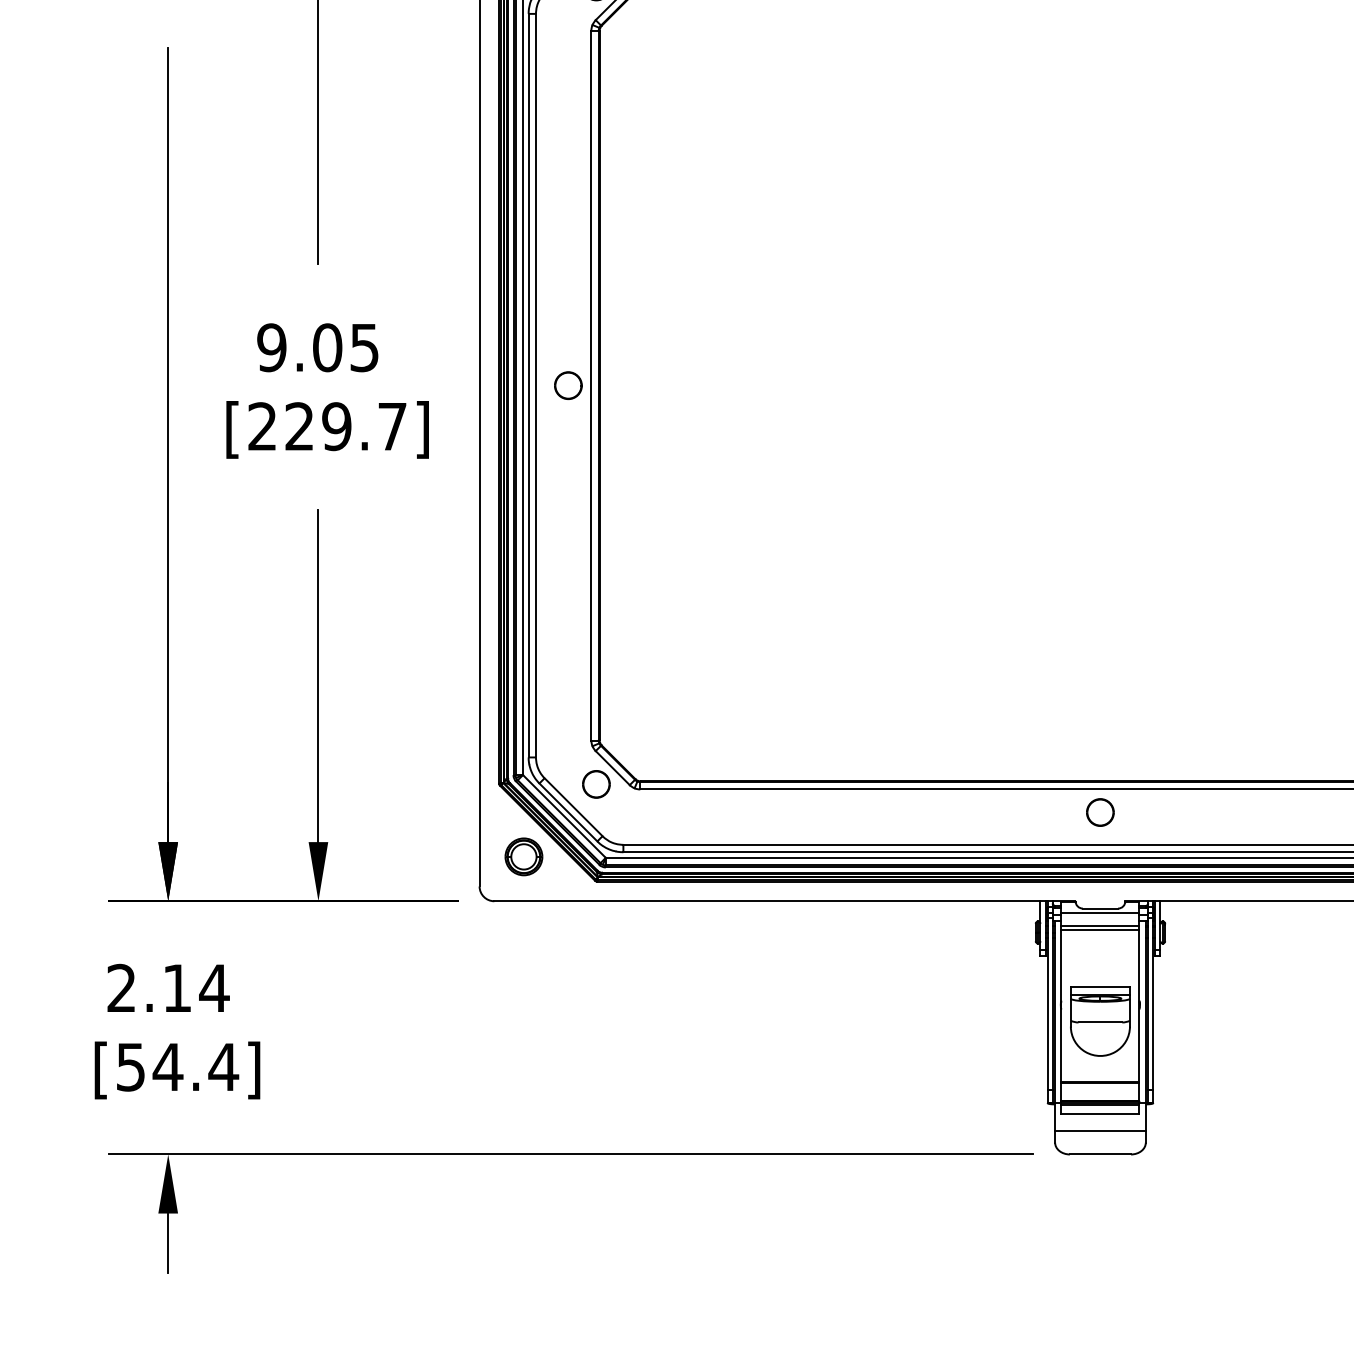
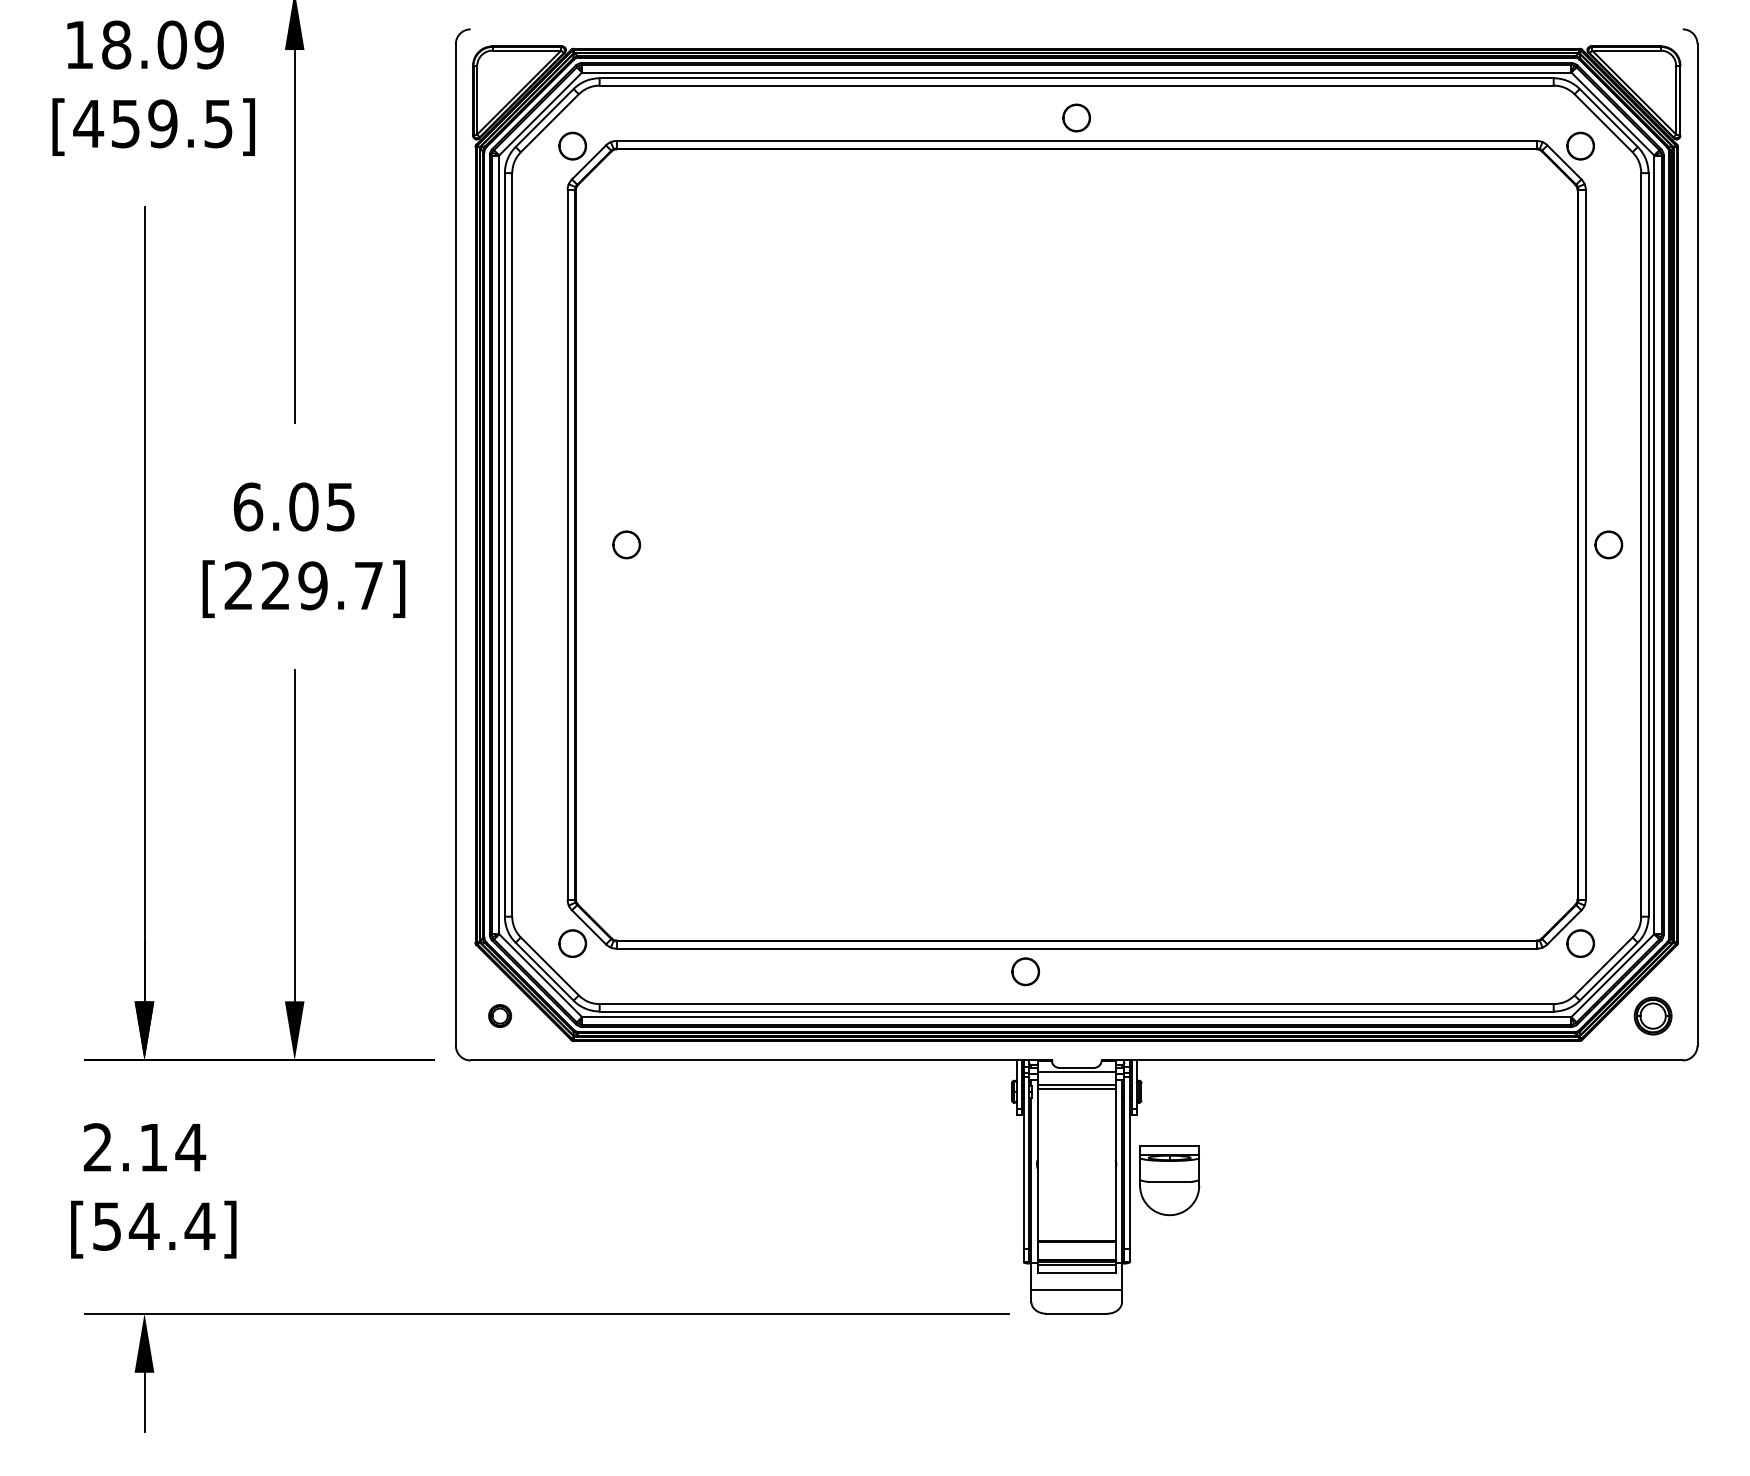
text: (272, 347) -> (248, 506), 9.05 -> 6.05
part: (568, 385) -> (626, 544), moved
part: (1100, 812) -> (1025, 971), moved
part: (523, 856) -> (499, 1015), size x0.6
part: (1100, 1021) -> (1169, 1180), moved

